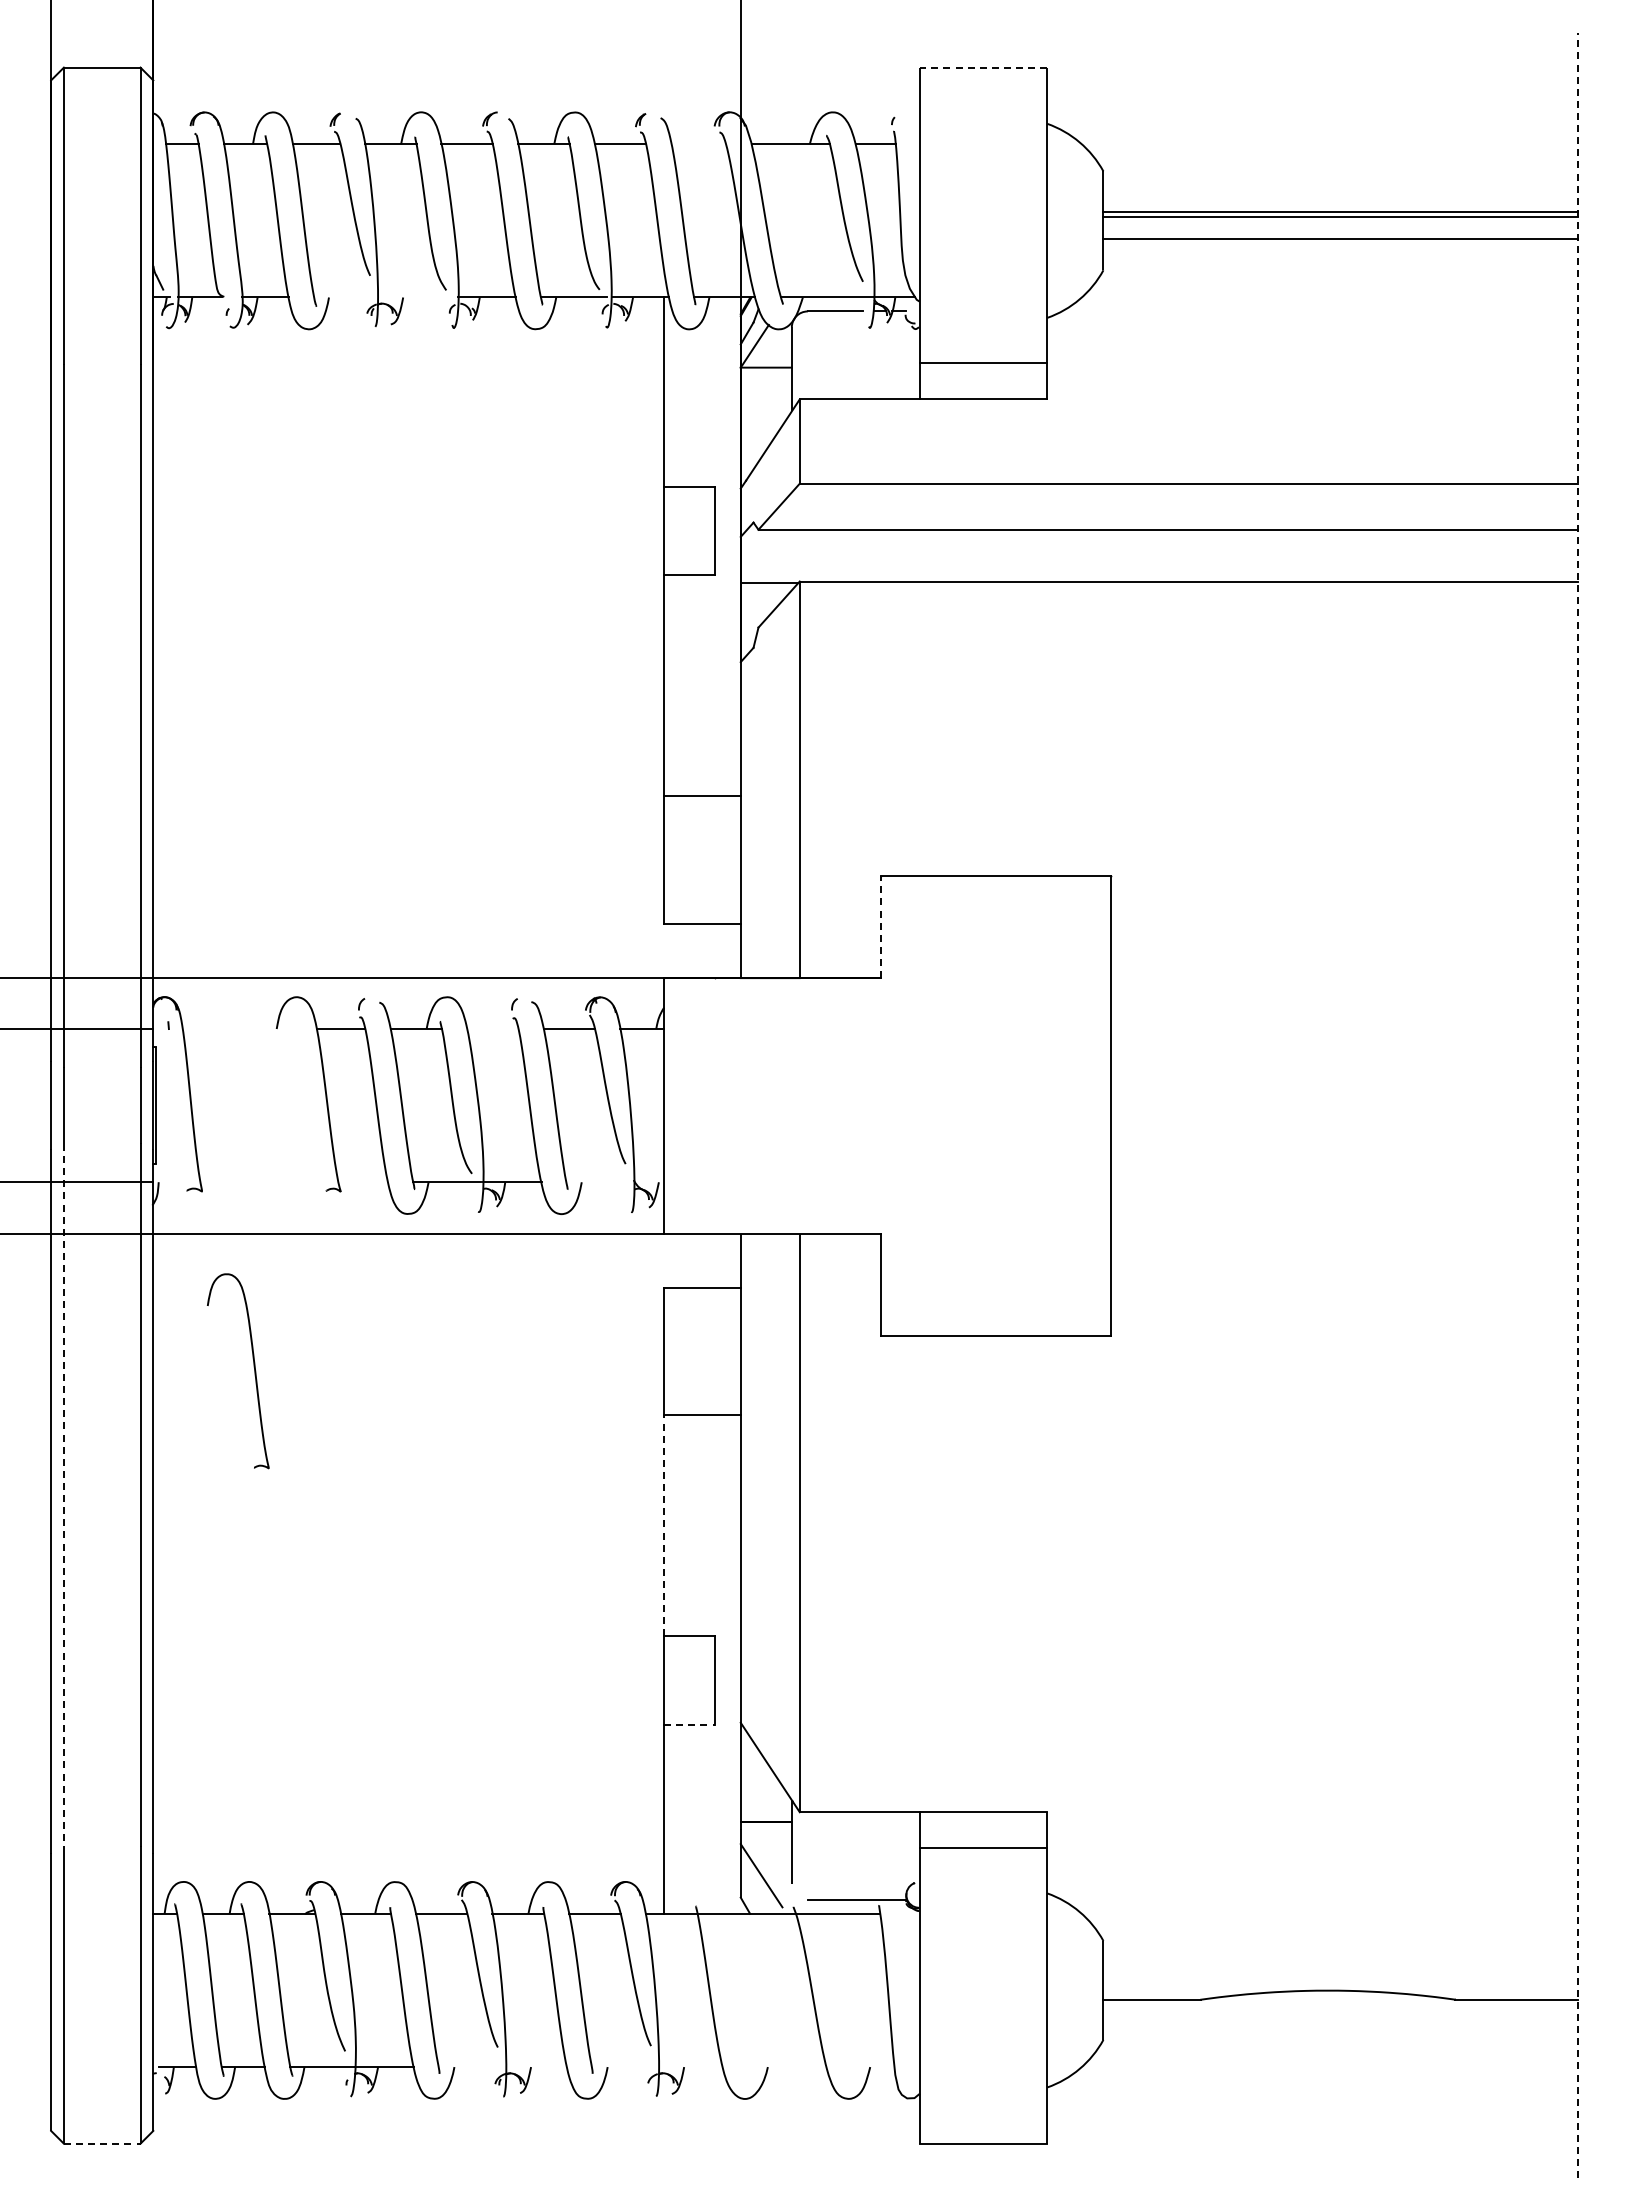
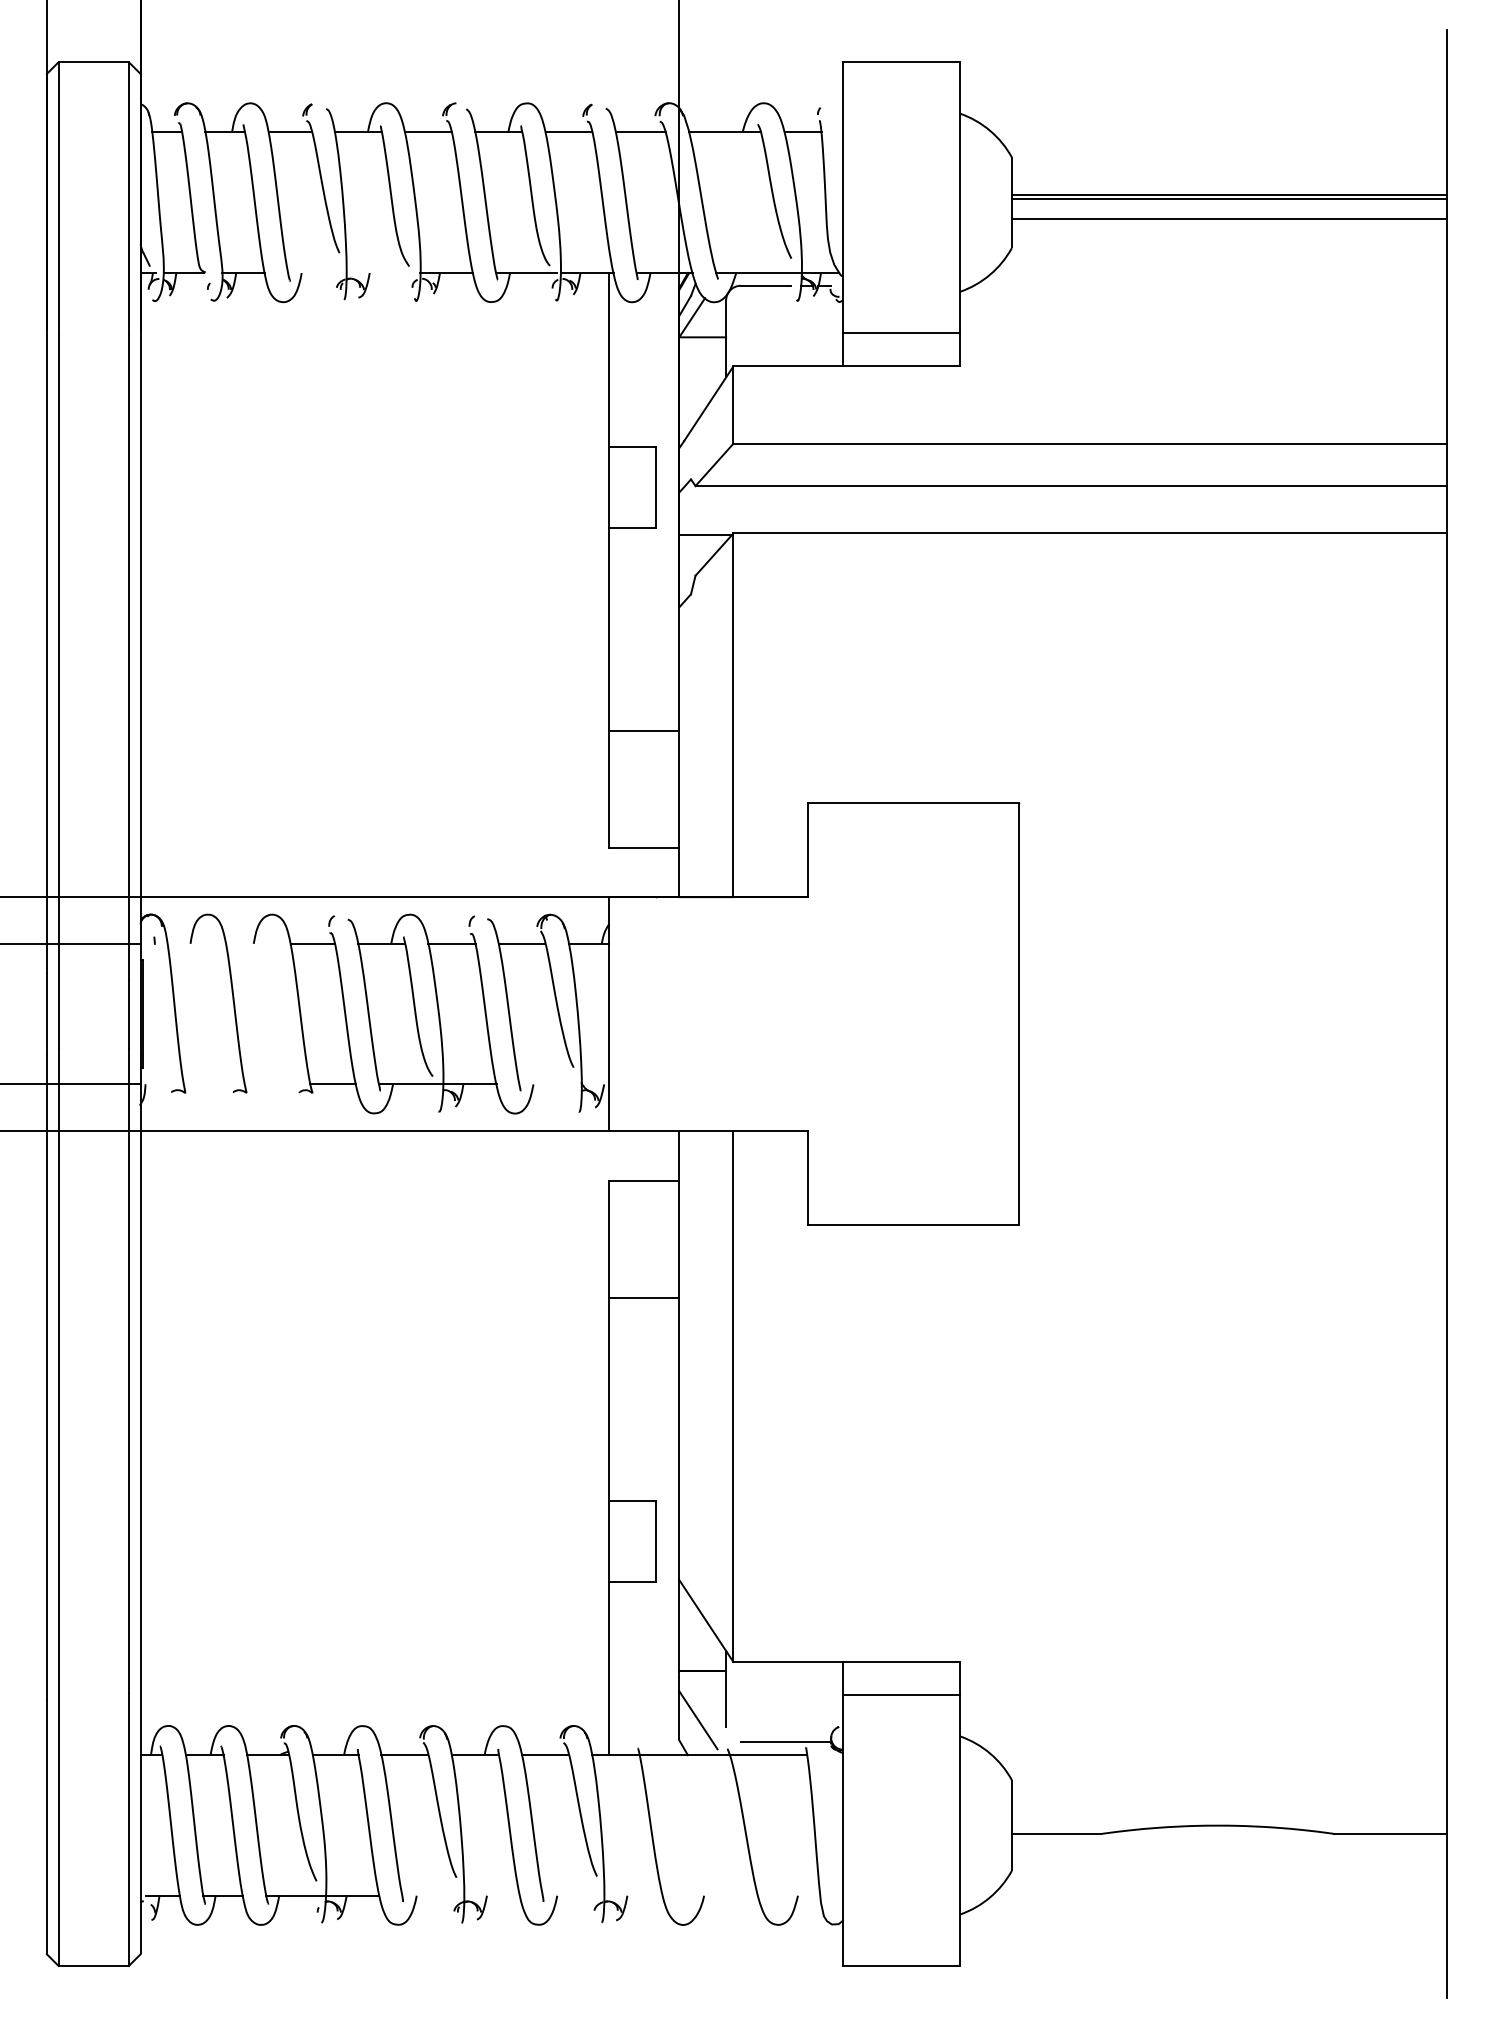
line: (983, 67) -> (901, 62), dashed -> solid
line: (698, 144) -> (640, 132), added
line: (881, 926) -> (808, 849), dashed -> solid
line: (492, 1029) -> (451, 944), added
line: (1578, 1105) -> (1447, 1013), dashed -> solid
line: (362, 1182) -> (332, 1084), added
curve: (253, 1367) -> (232, 1000), moved
line: (63, 1495) -> (58, 1371), dashed -> solid
line: (664, 1525) -> (609, 1399), dashed -> solid
line: (689, 1724) -> (632, 1581), dashed -> solid
line: (102, 2143) -> (94, 1965), dashed -> solid

